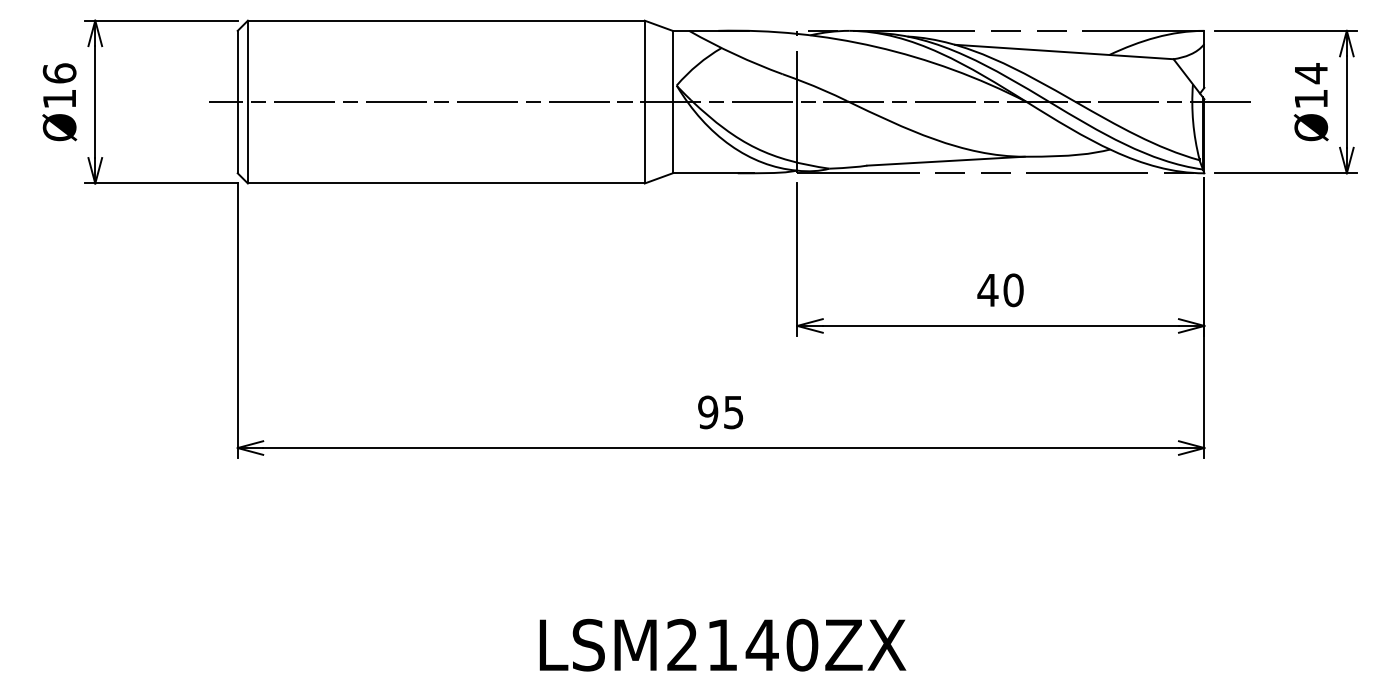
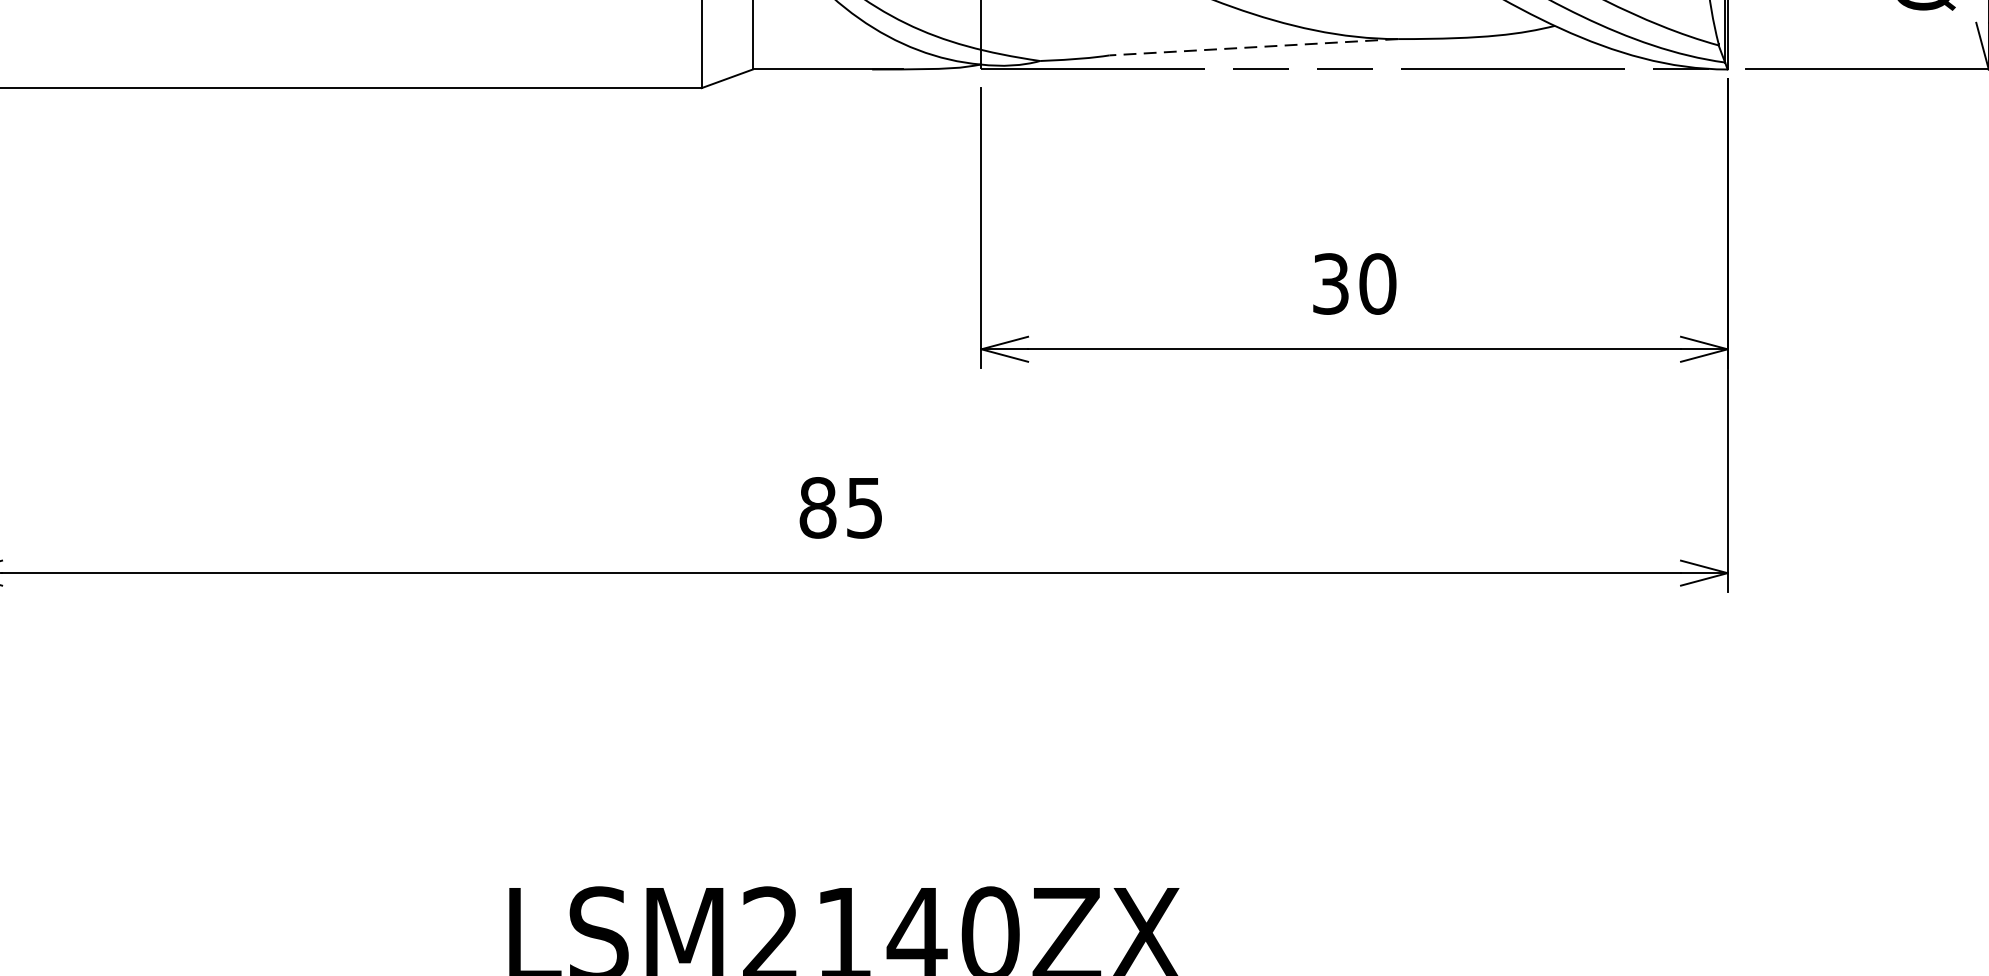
line: (945, 161) -> (1252, 47), solid -> dashed
text: (987, 290) -> (1329, 284), 40 -> 30
text: (708, 412) -> (818, 507), 95 -> 85

